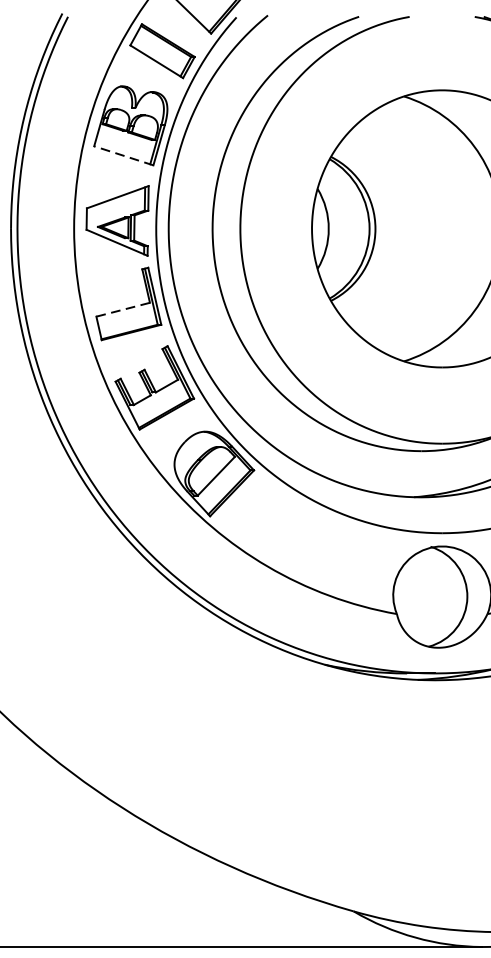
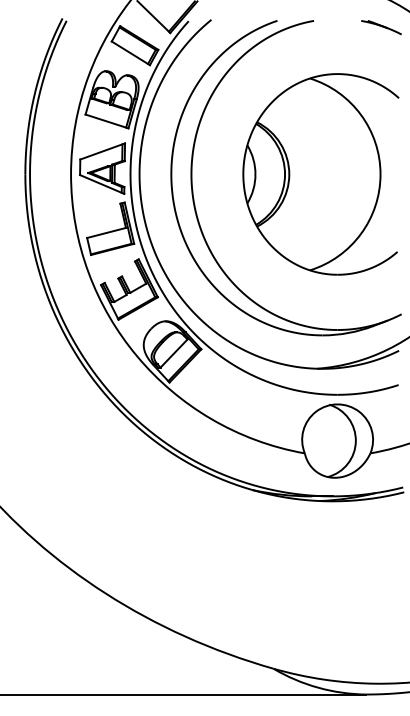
line: (124, 155) -> (107, 121), dashed -> solid
line: (124, 309) -> (107, 232), dashed -> solid

